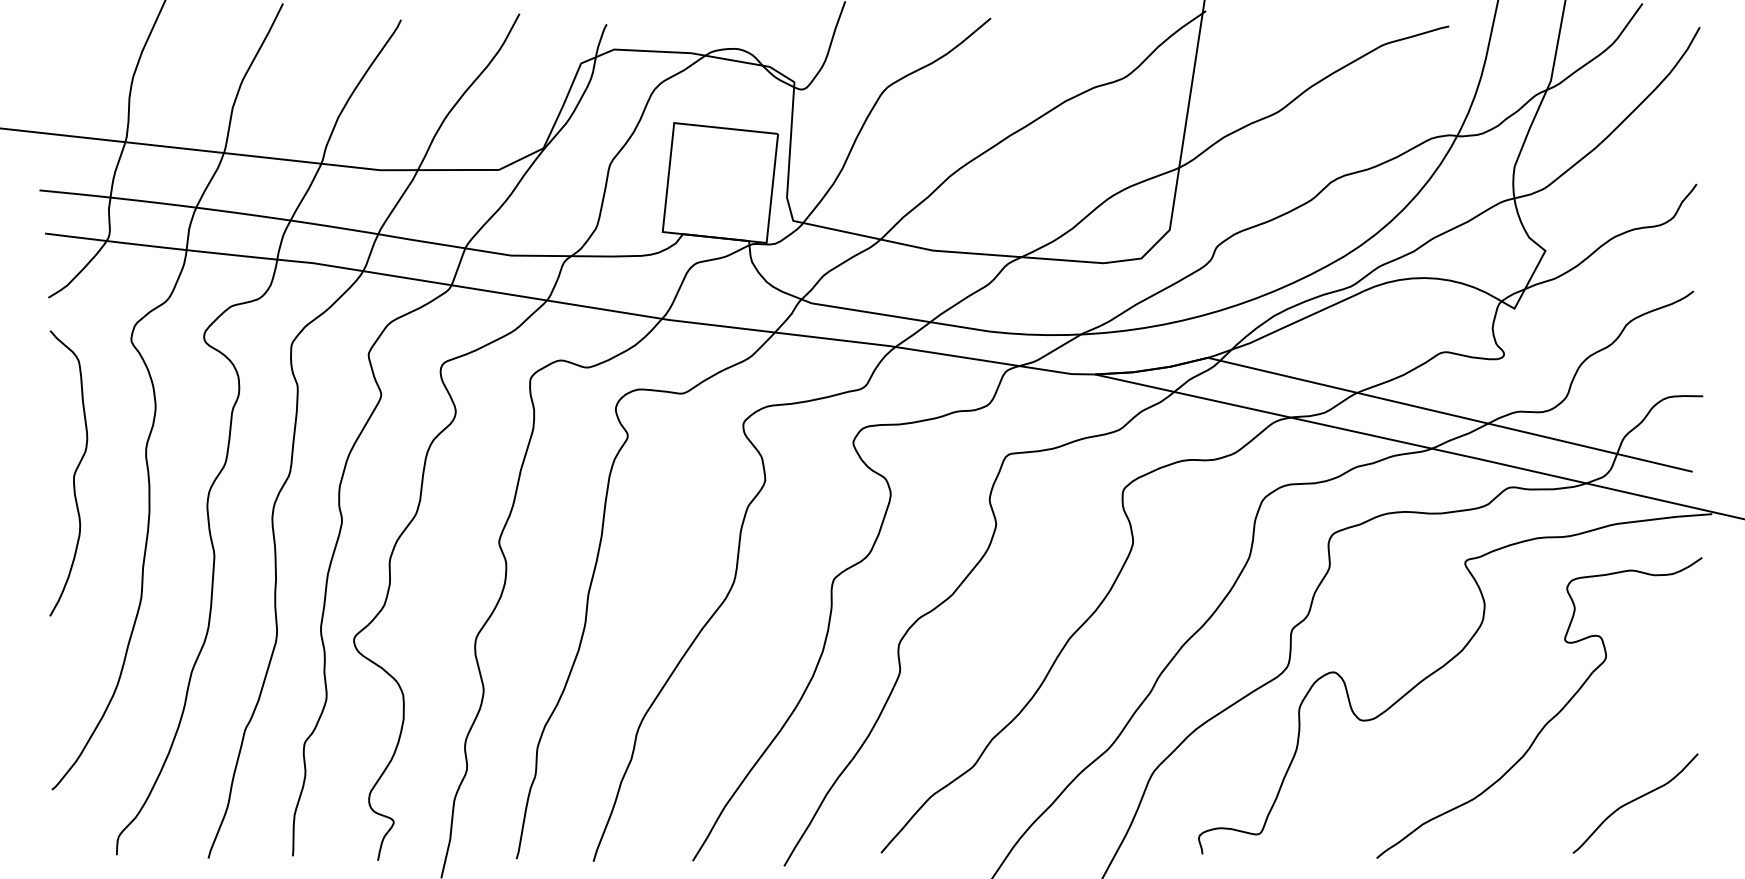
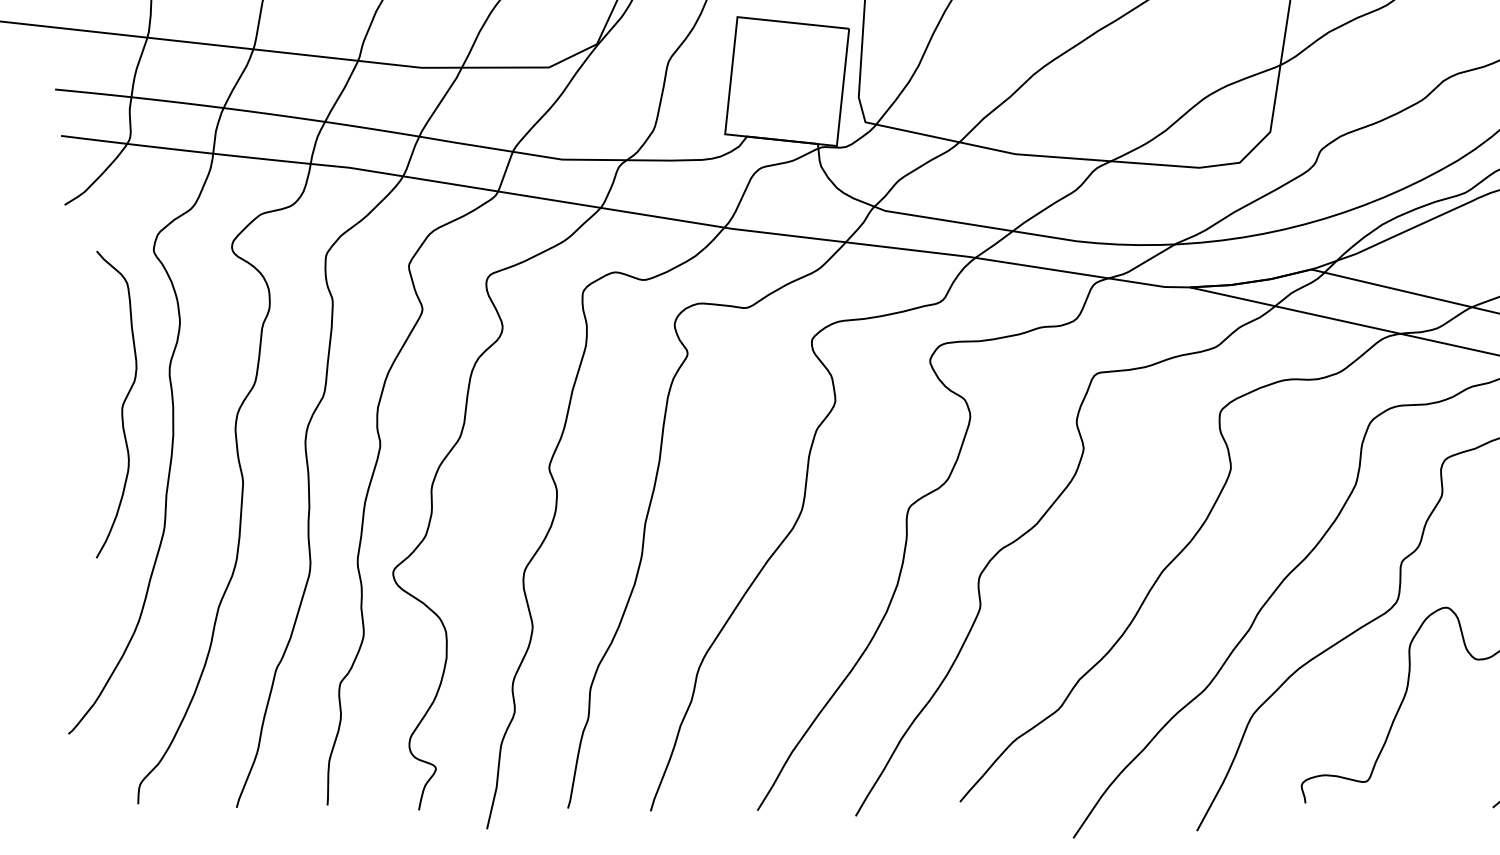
curve: (73, 474) -> (121, 405), moved

